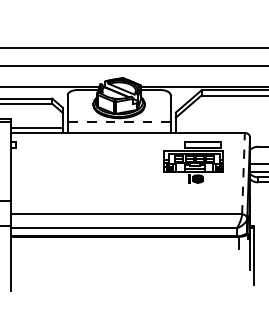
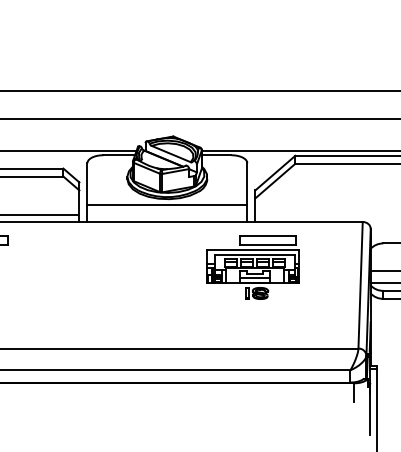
line: (118, 122) -> (166, 205), dashed -> solid
part: (193, 162) -> (253, 267), moved
line: (243, 173) -> (360, 284), dashed -> solid

